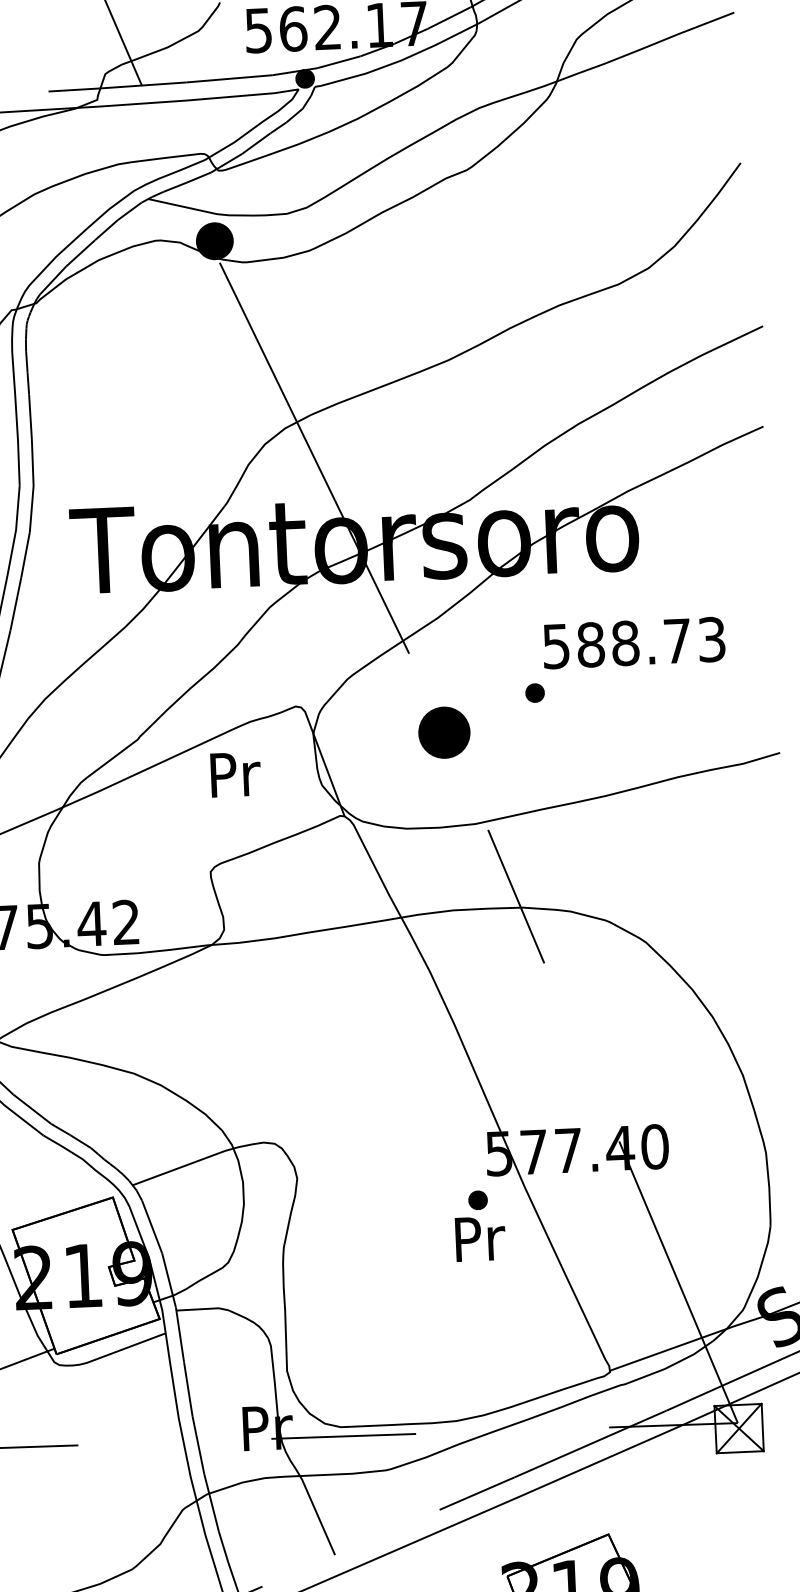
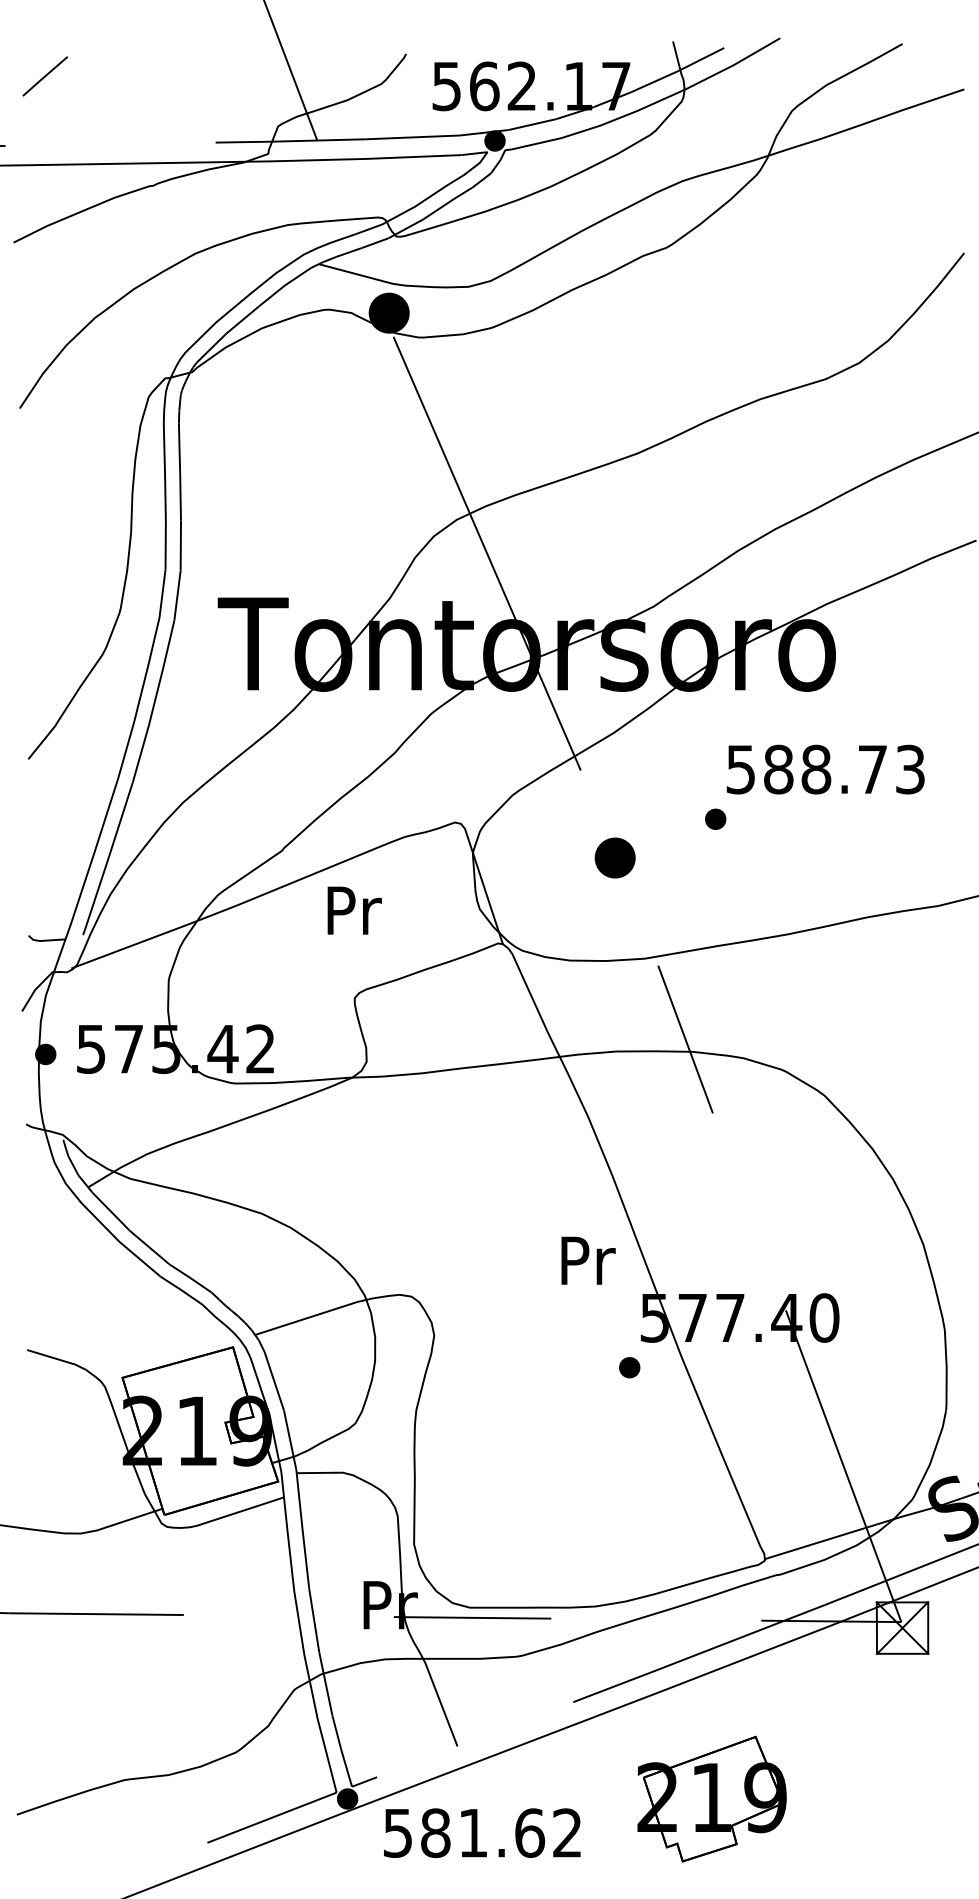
part: (443, 732) -> (614, 857), size x0.71
text: (235, 774) -> (354, 910), moved
text: (480, 1238) -> (588, 1260), moved

